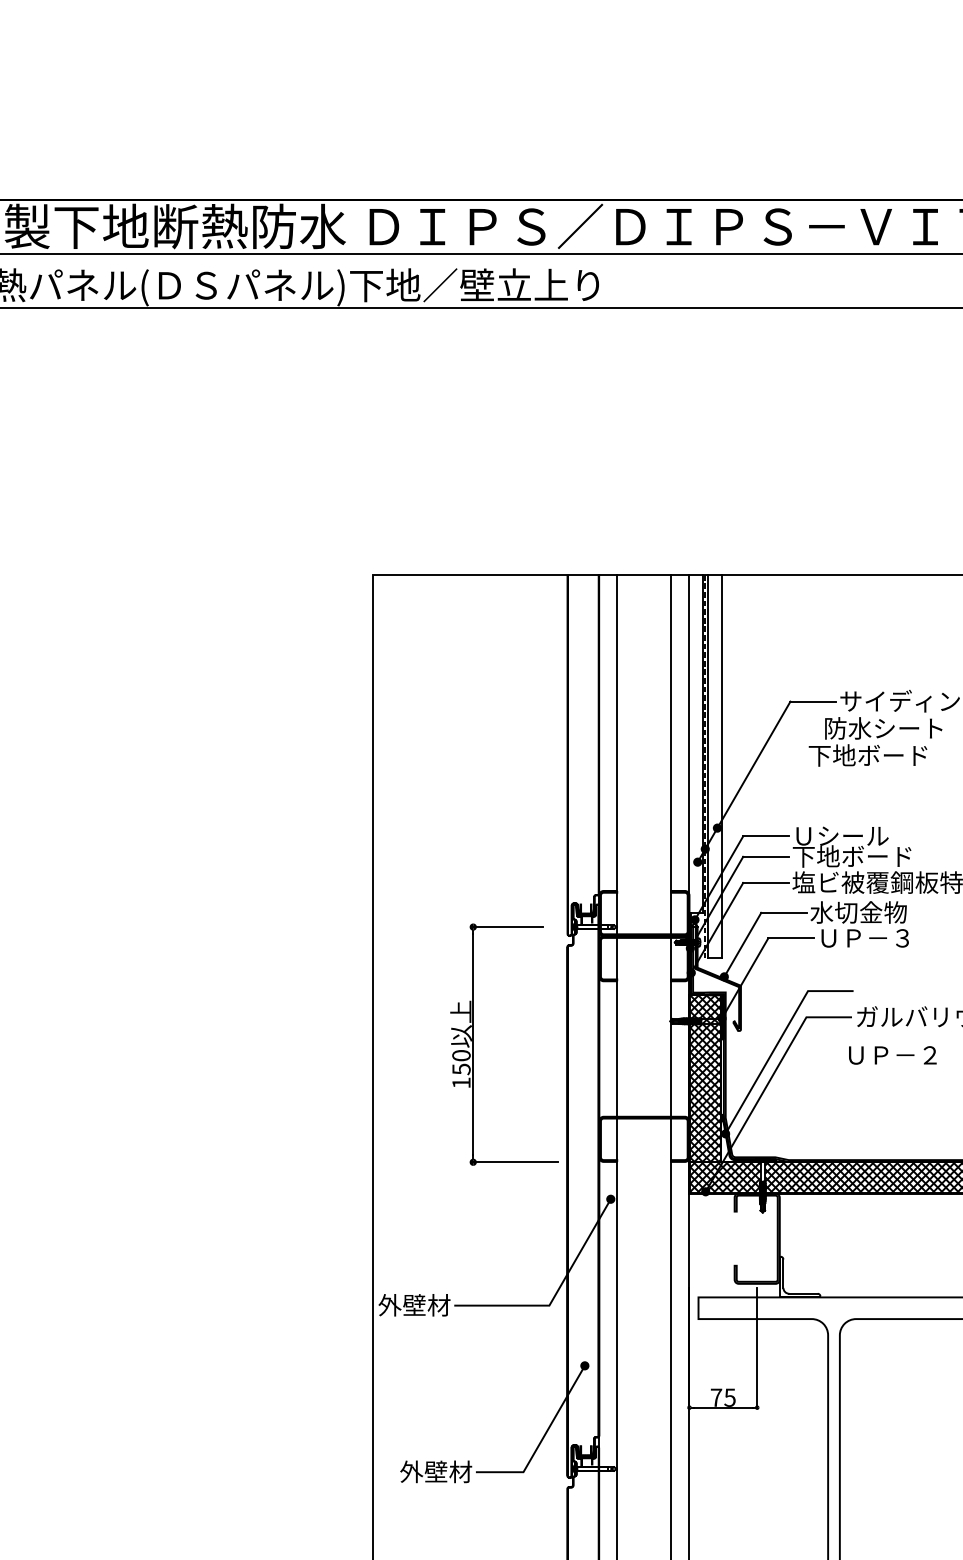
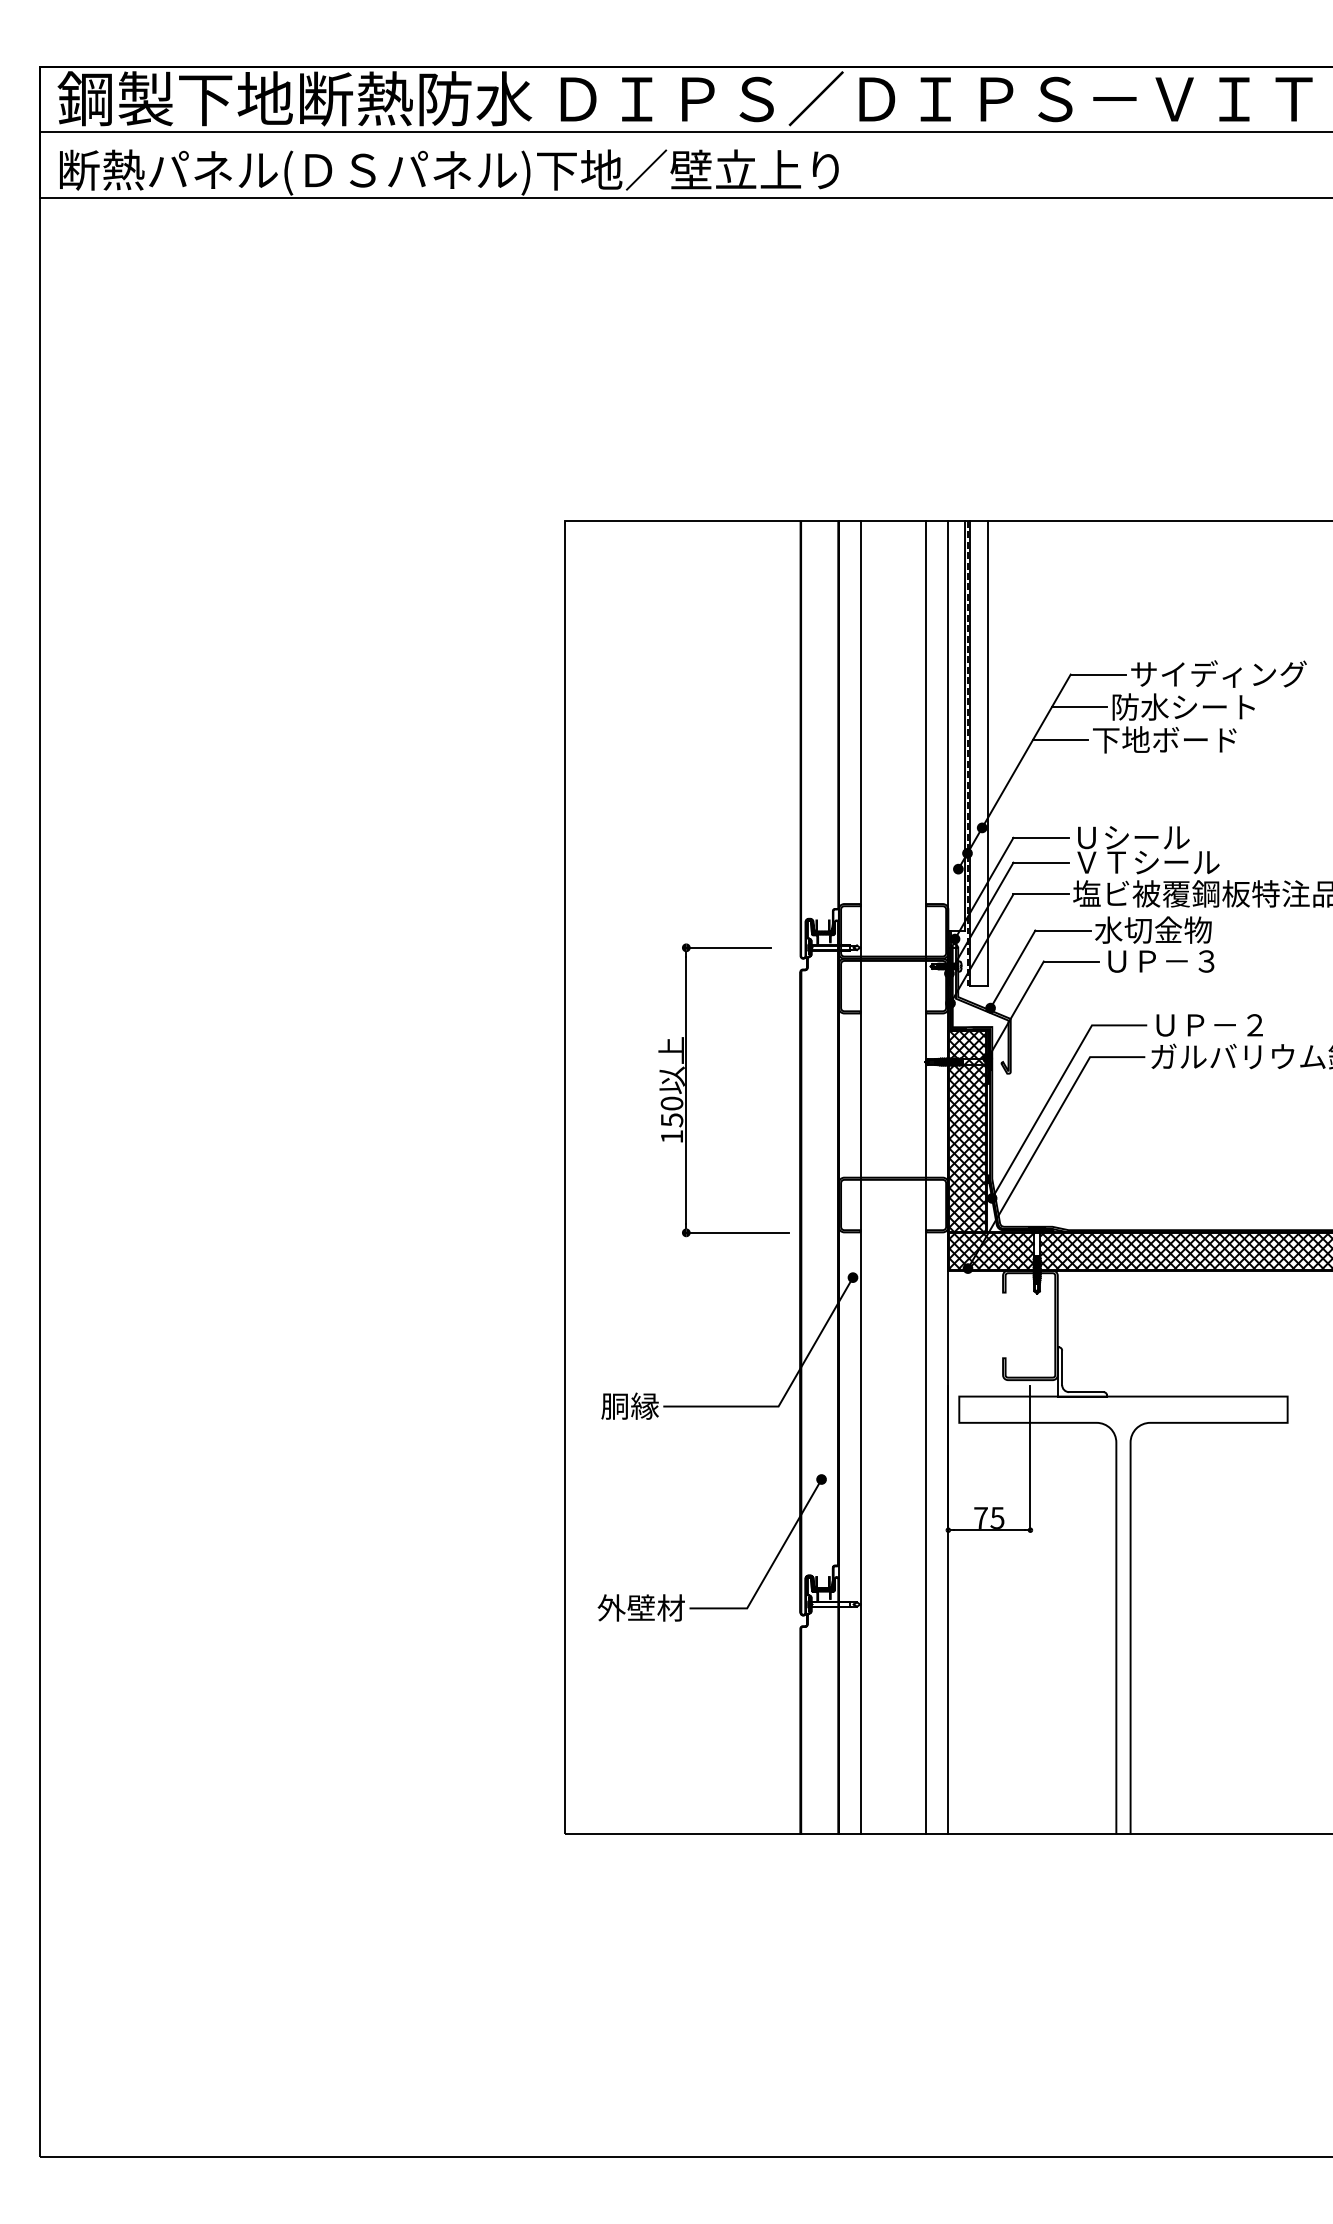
line: (796, 728) -> (1078, 707), added
line: (781, 756) -> (1059, 740), added
text: (853, 855) -> (1146, 861), 下地ボード -> ＶＴシール
text: (892, 1055) -> (1209, 1025), moved
text: (413, 1304) -> (614, 1405), 外壁材 -> 胴縁

